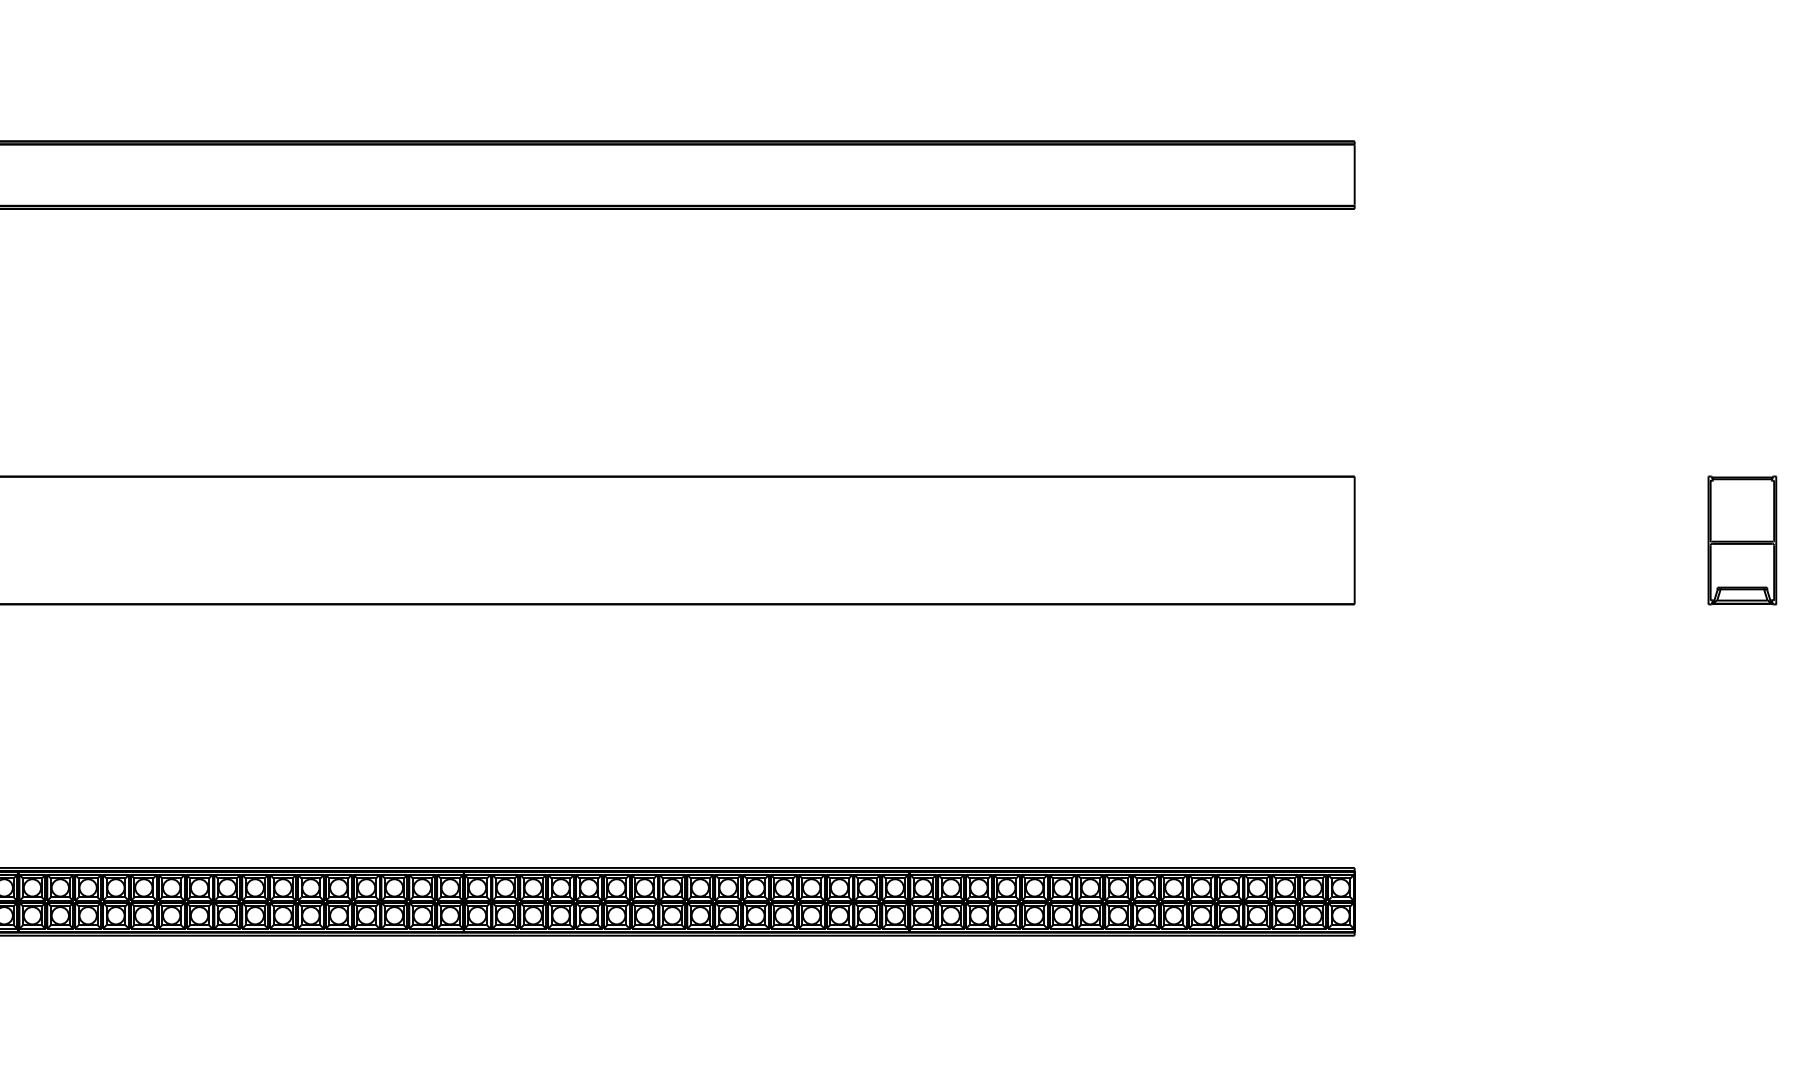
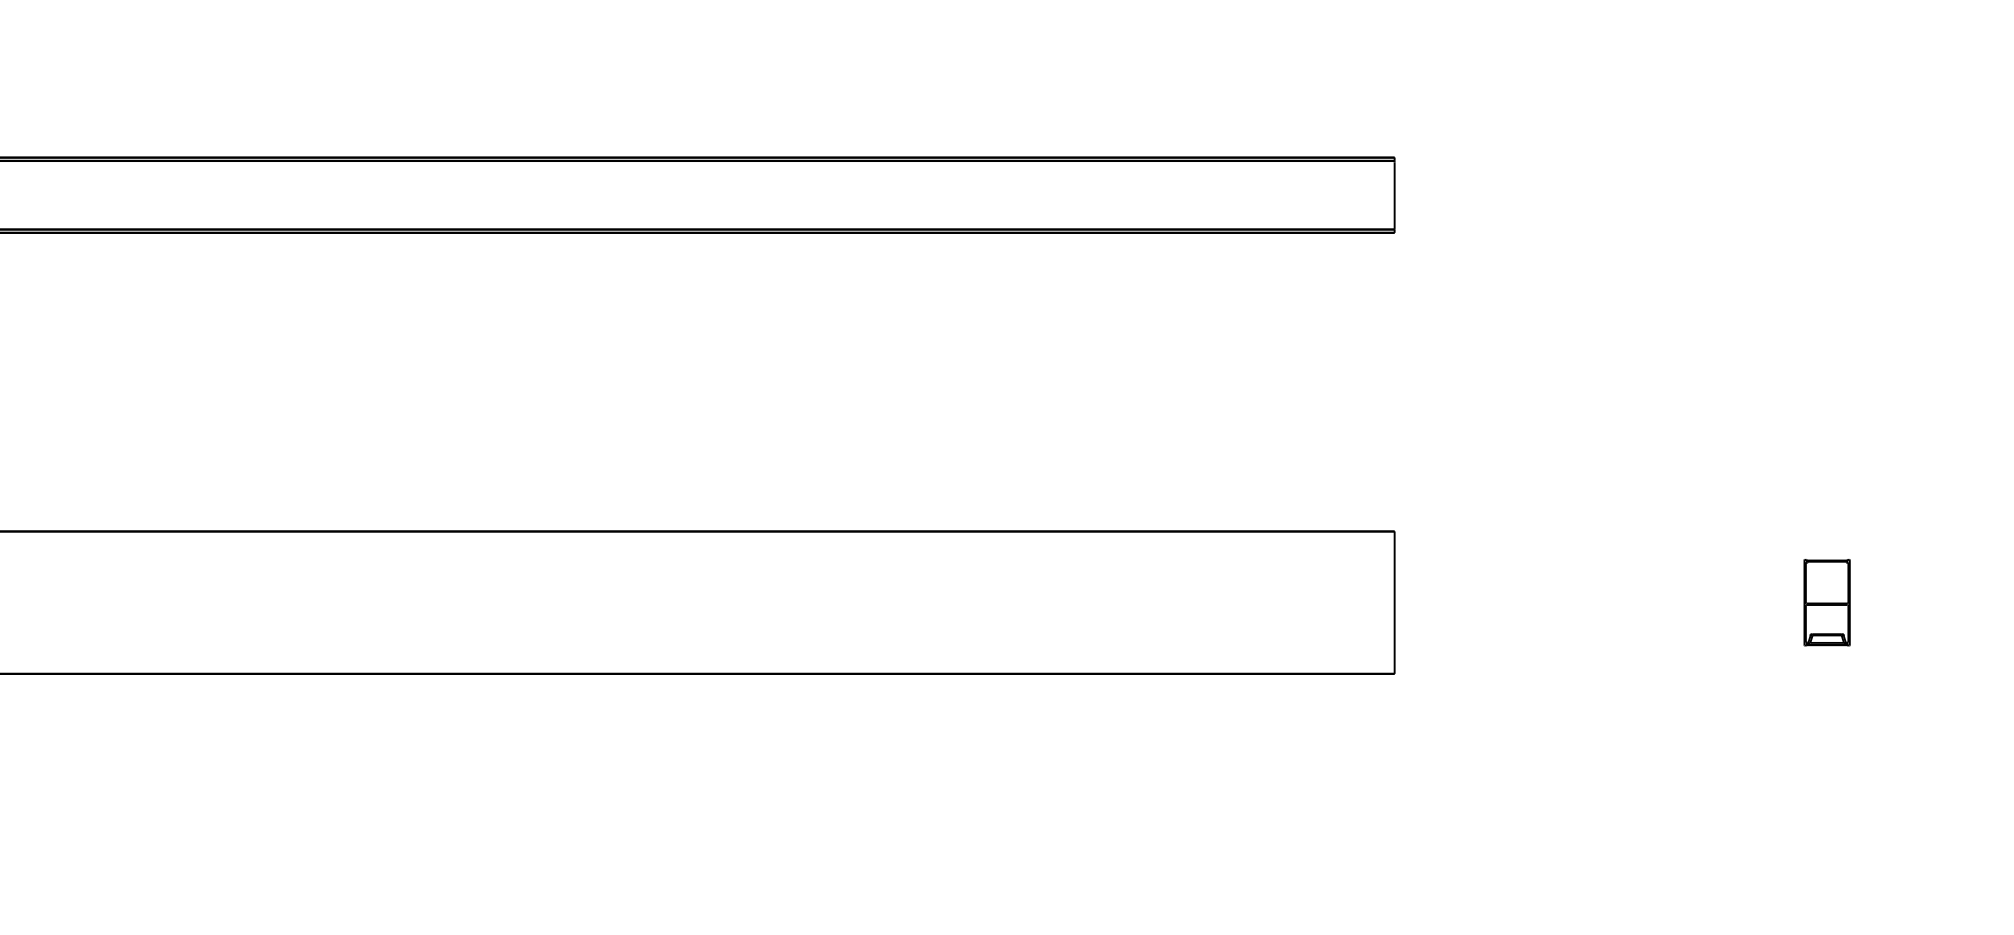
part: (1742, 540) -> (1827, 602), size x0.6

